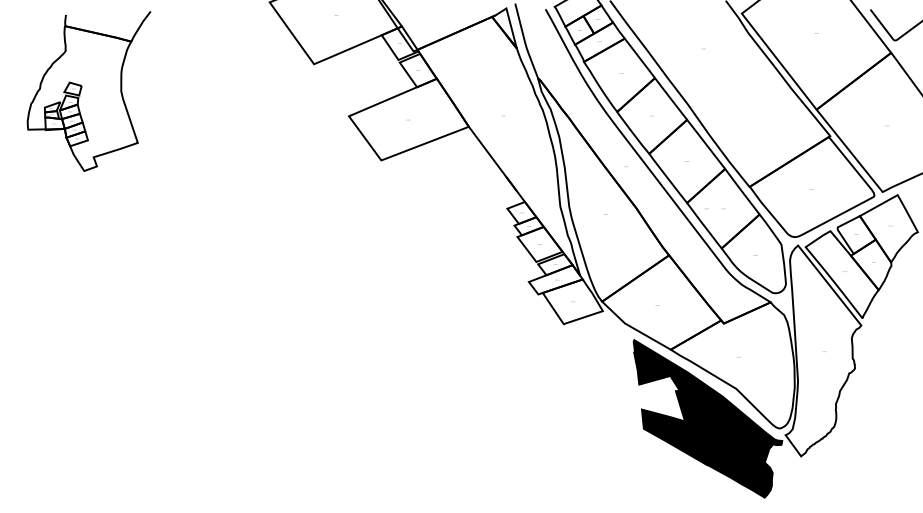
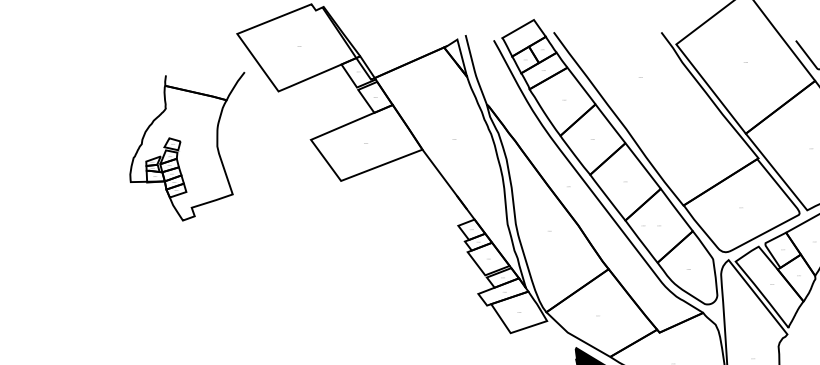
part: (88, 91) -> (186, 146), moved

